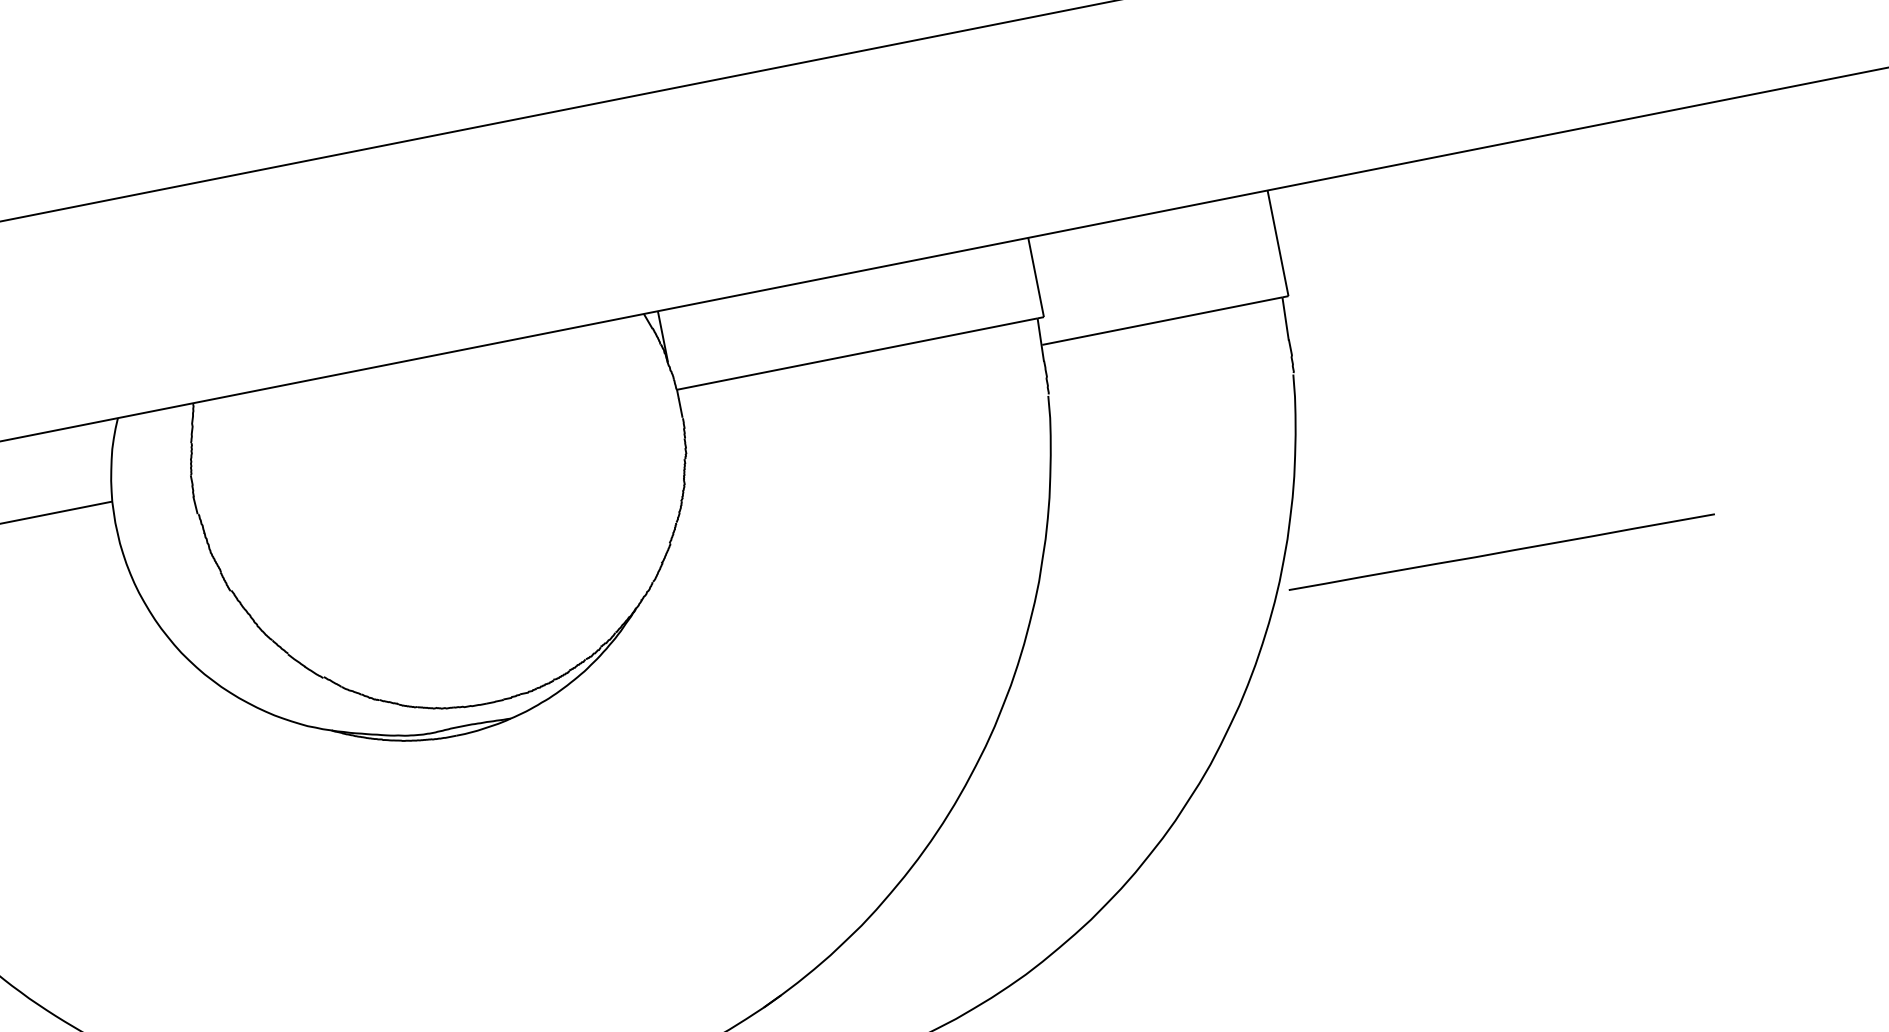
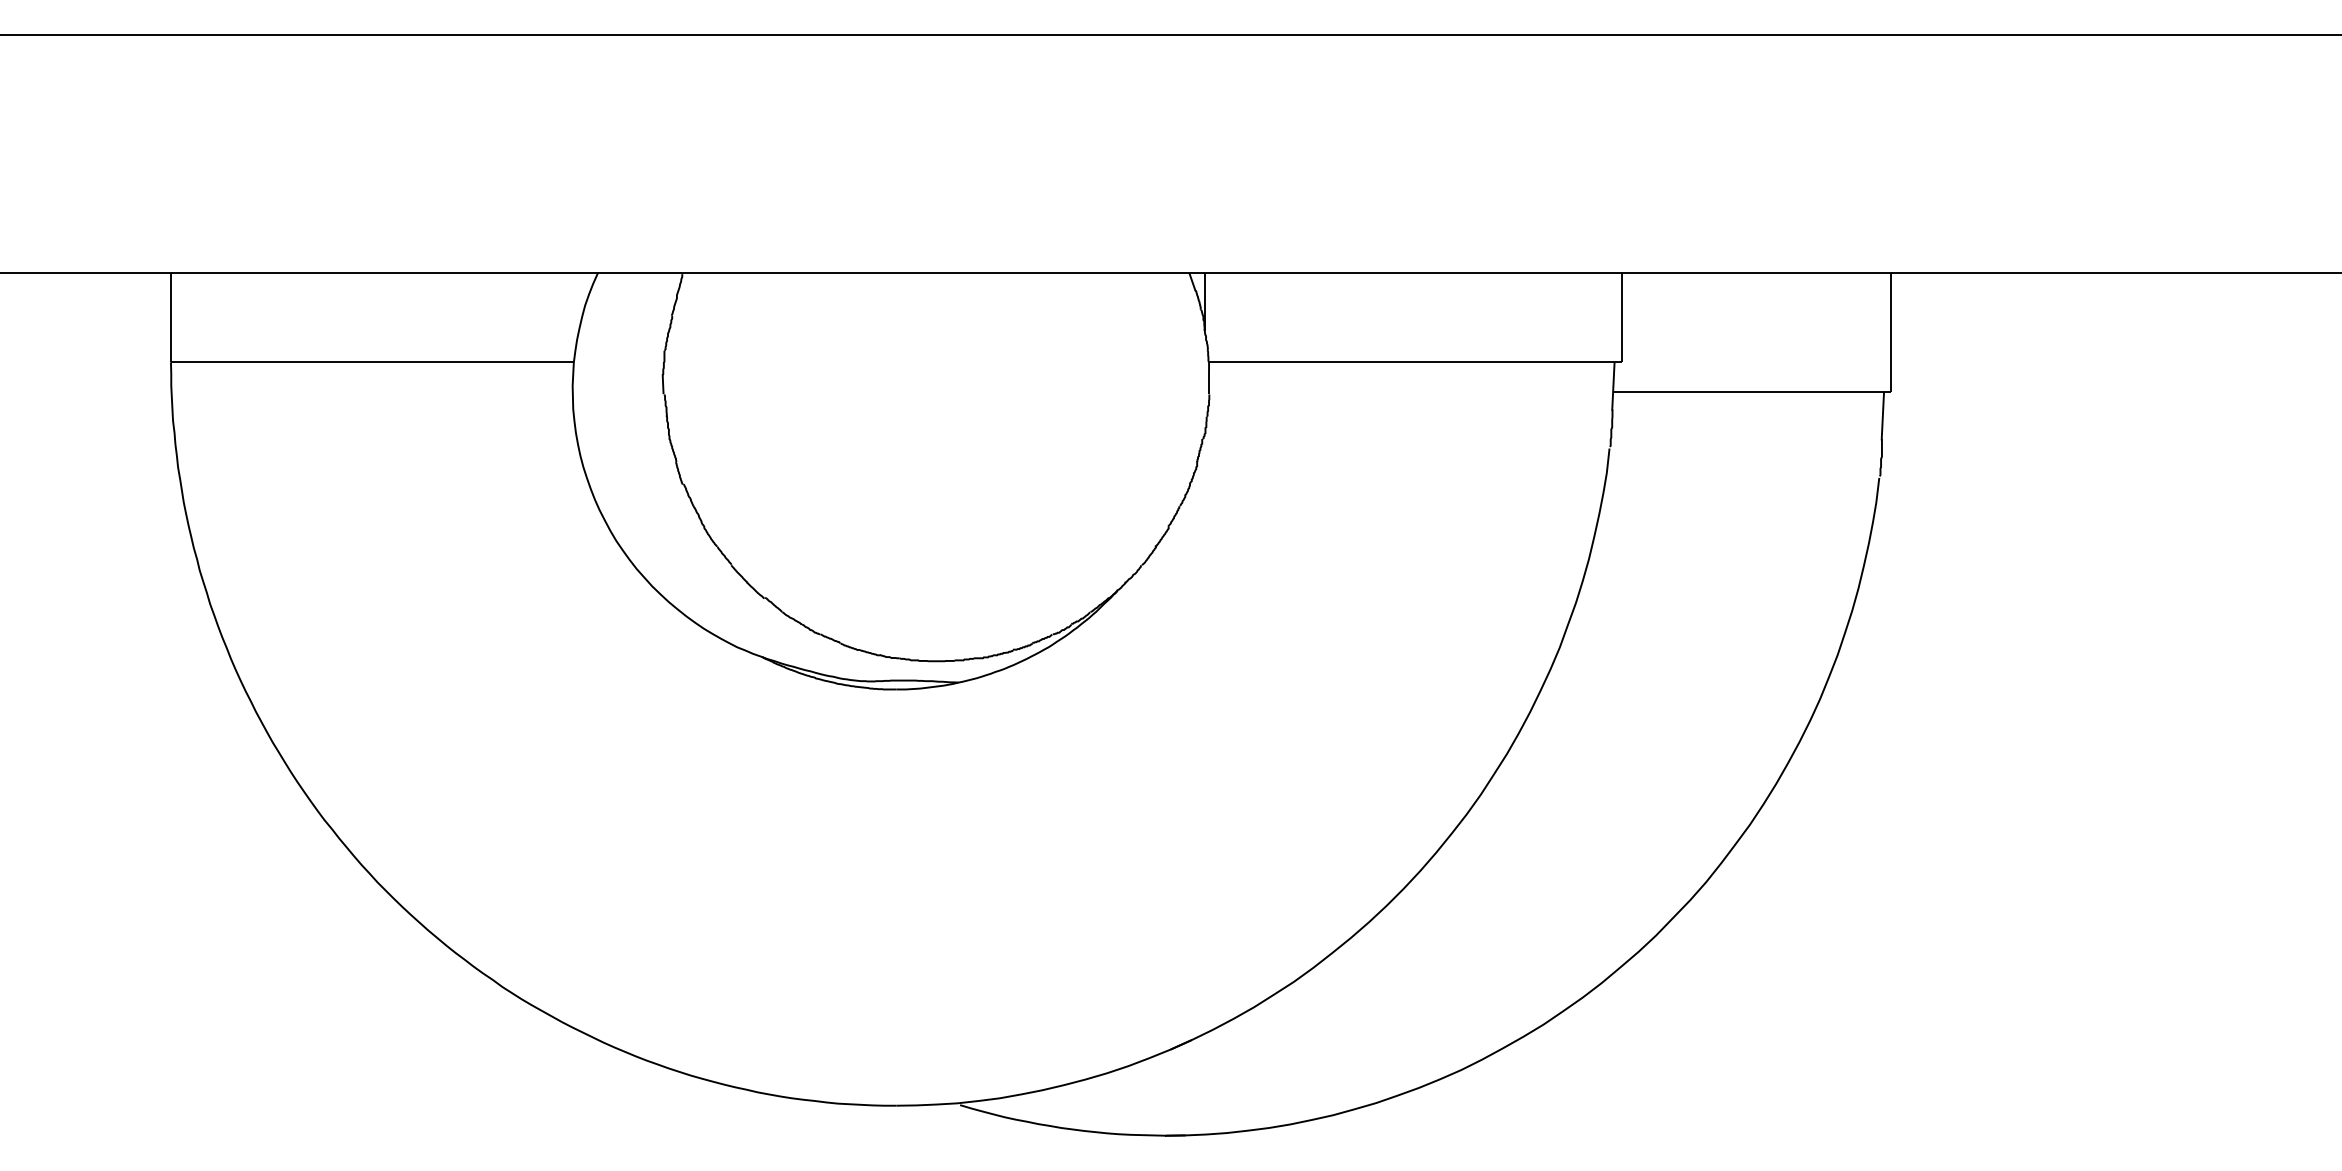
line: (1501, 551) -> (2066, 714), removed

